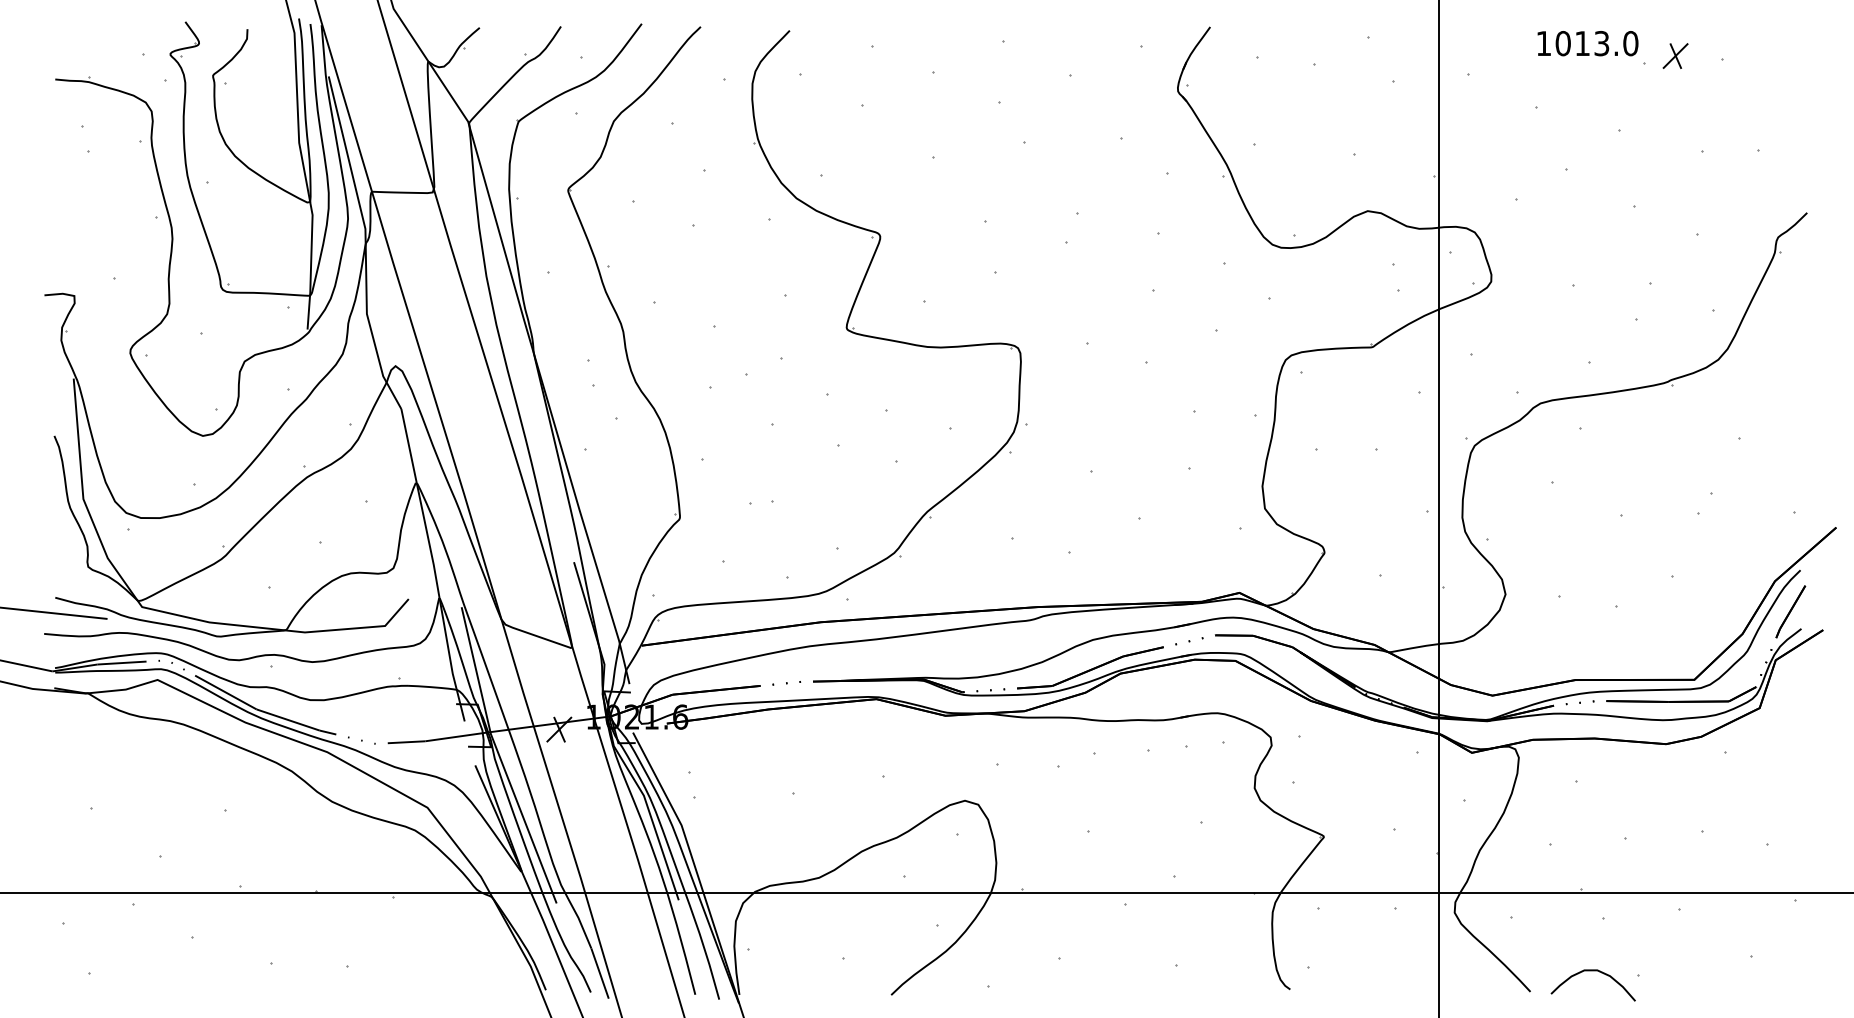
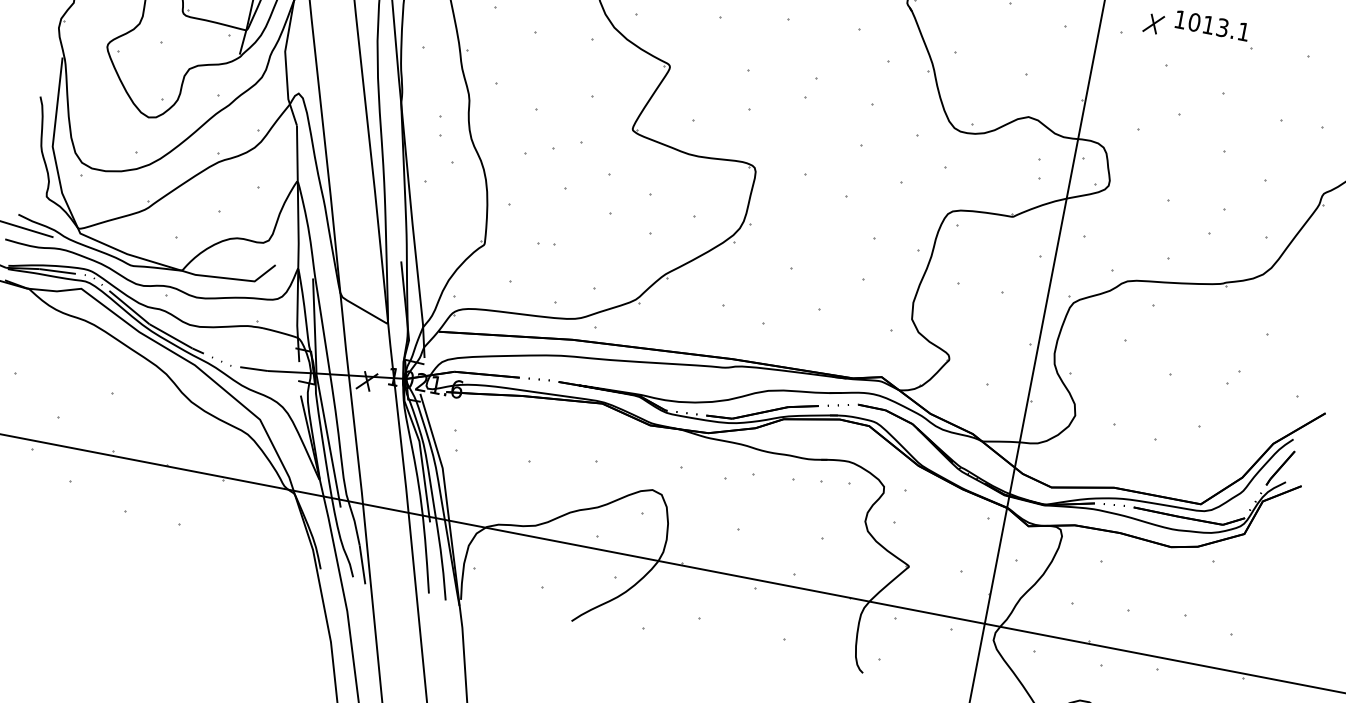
text: (1630, 43) -> (1243, 31), 1013.0 -> 1013.1
part: (1675, 55) -> (1153, 23), moved

